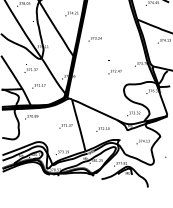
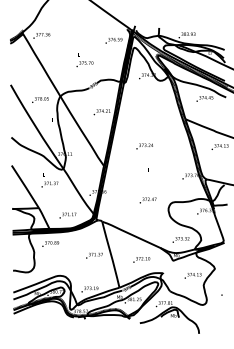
text: (94, 39) -> (144, 146), moved
text: (114, 72) -> (147, 200), moved
text: (38, 86) -> (67, 215), moved

